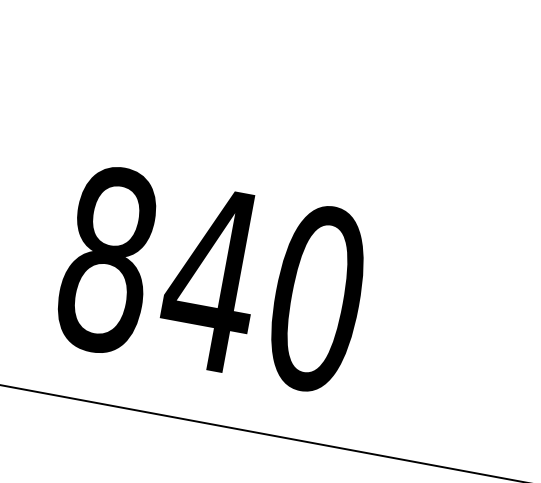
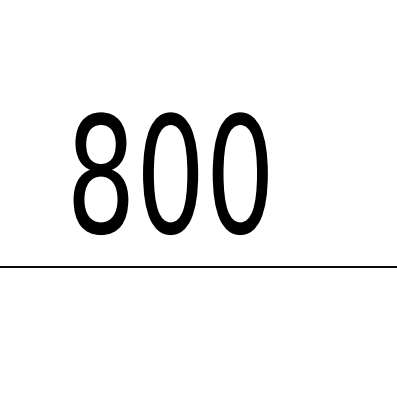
text: (212, 279) -> (170, 173), 840 -> 800

